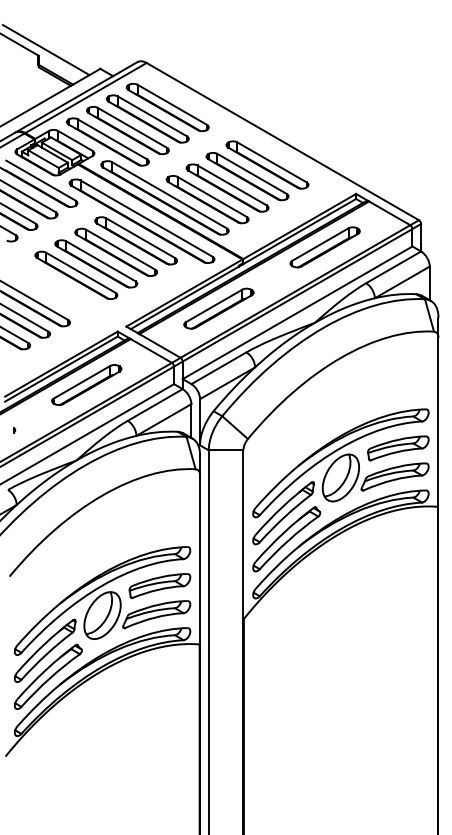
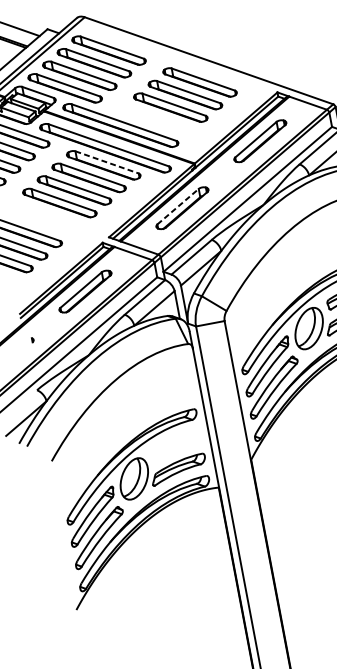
part: (207, 199) -> (156, 120), removed
line: (141, 238) -> (107, 162), solid -> dashed
line: (214, 305) -> (178, 206), solid -> dashed
part: (159, 586) -> (176, 446), removed

